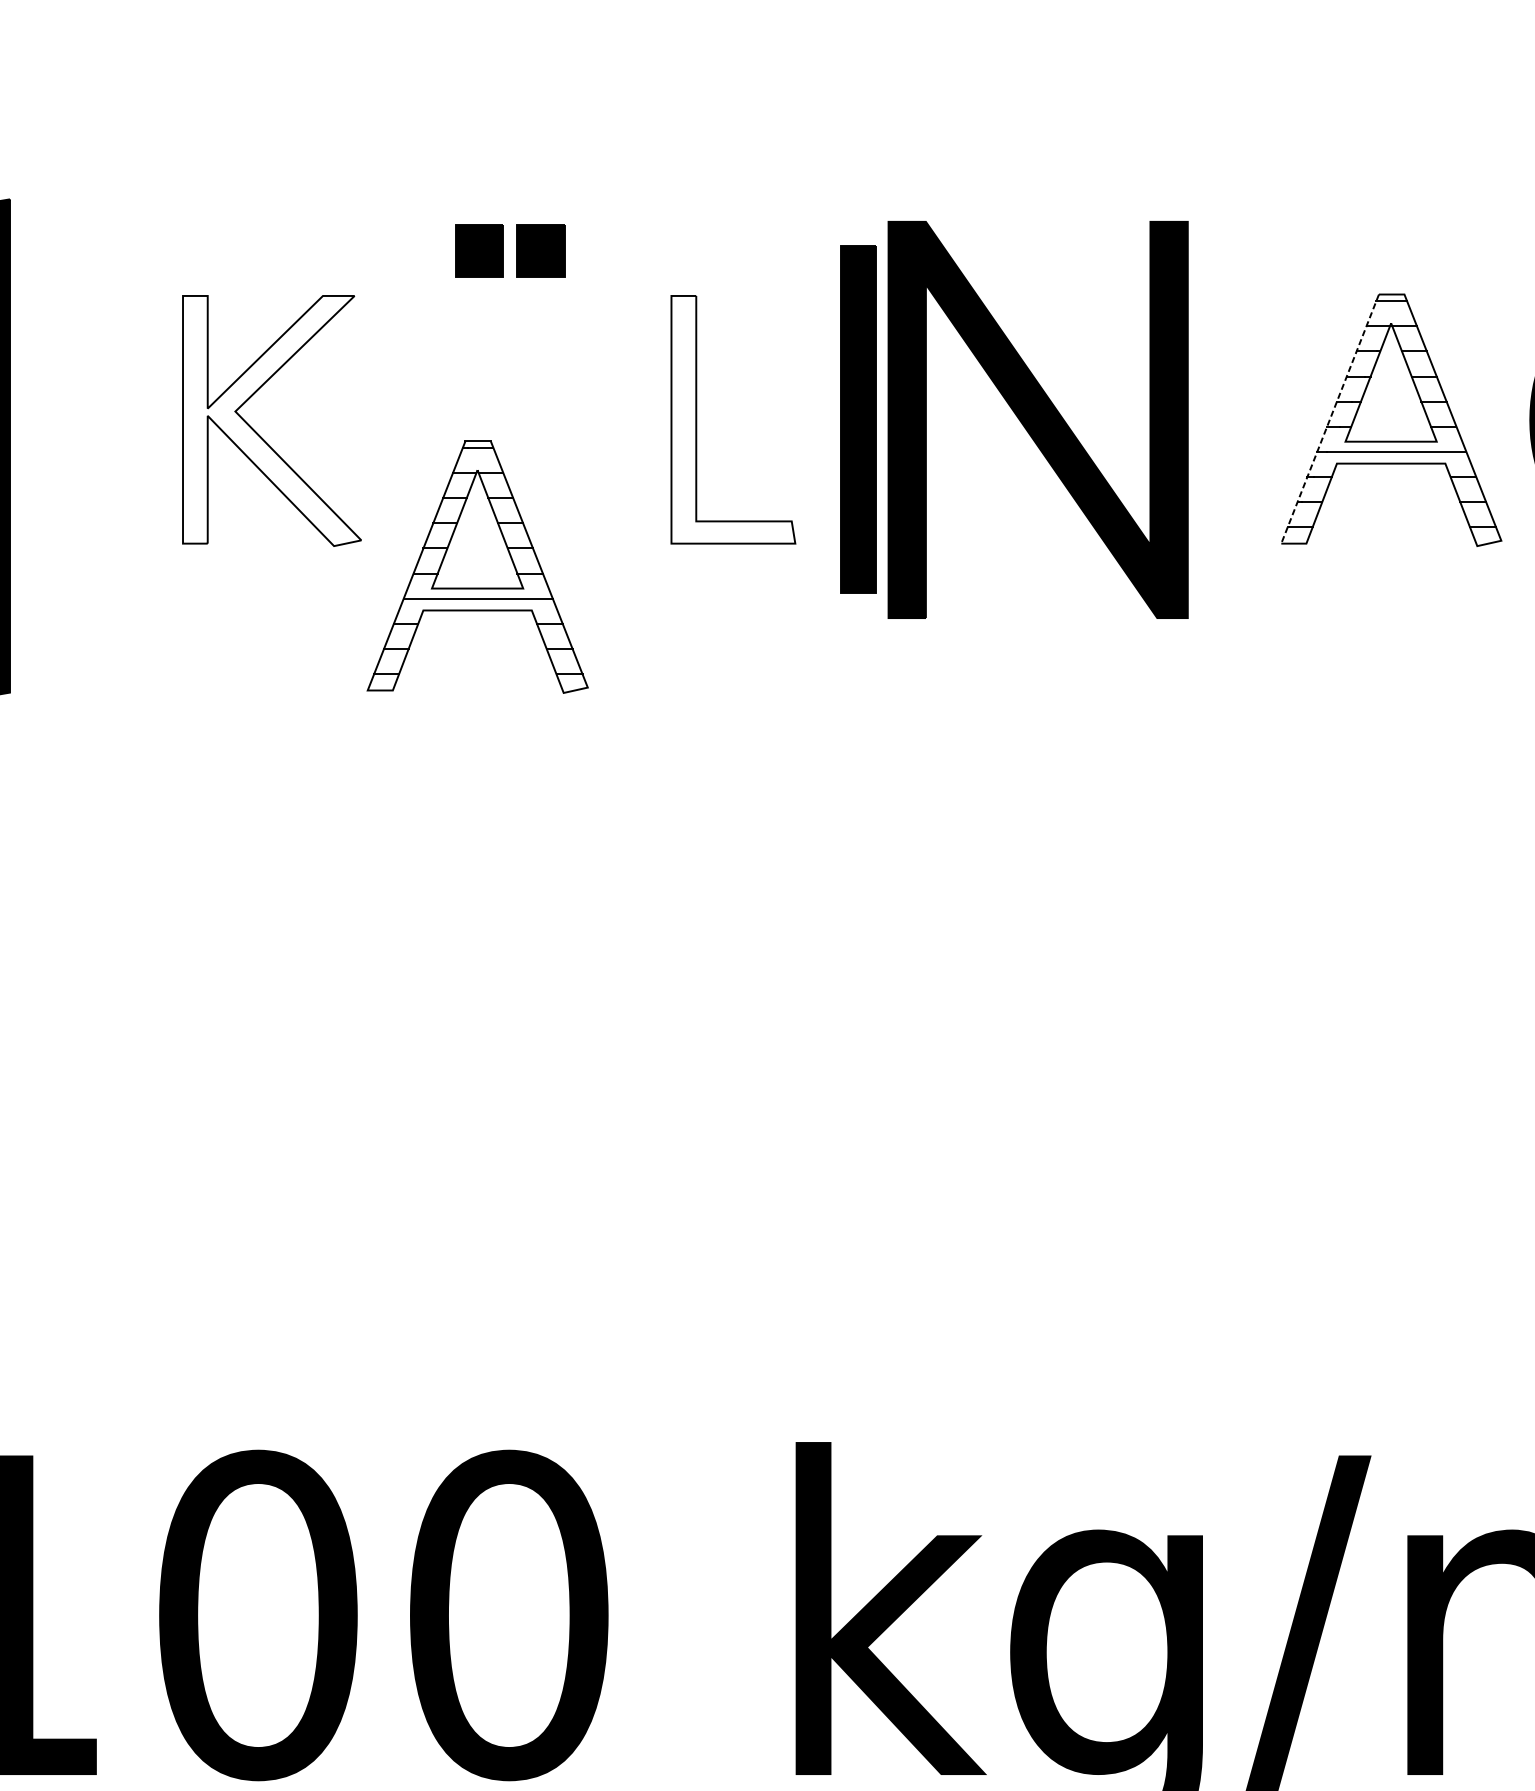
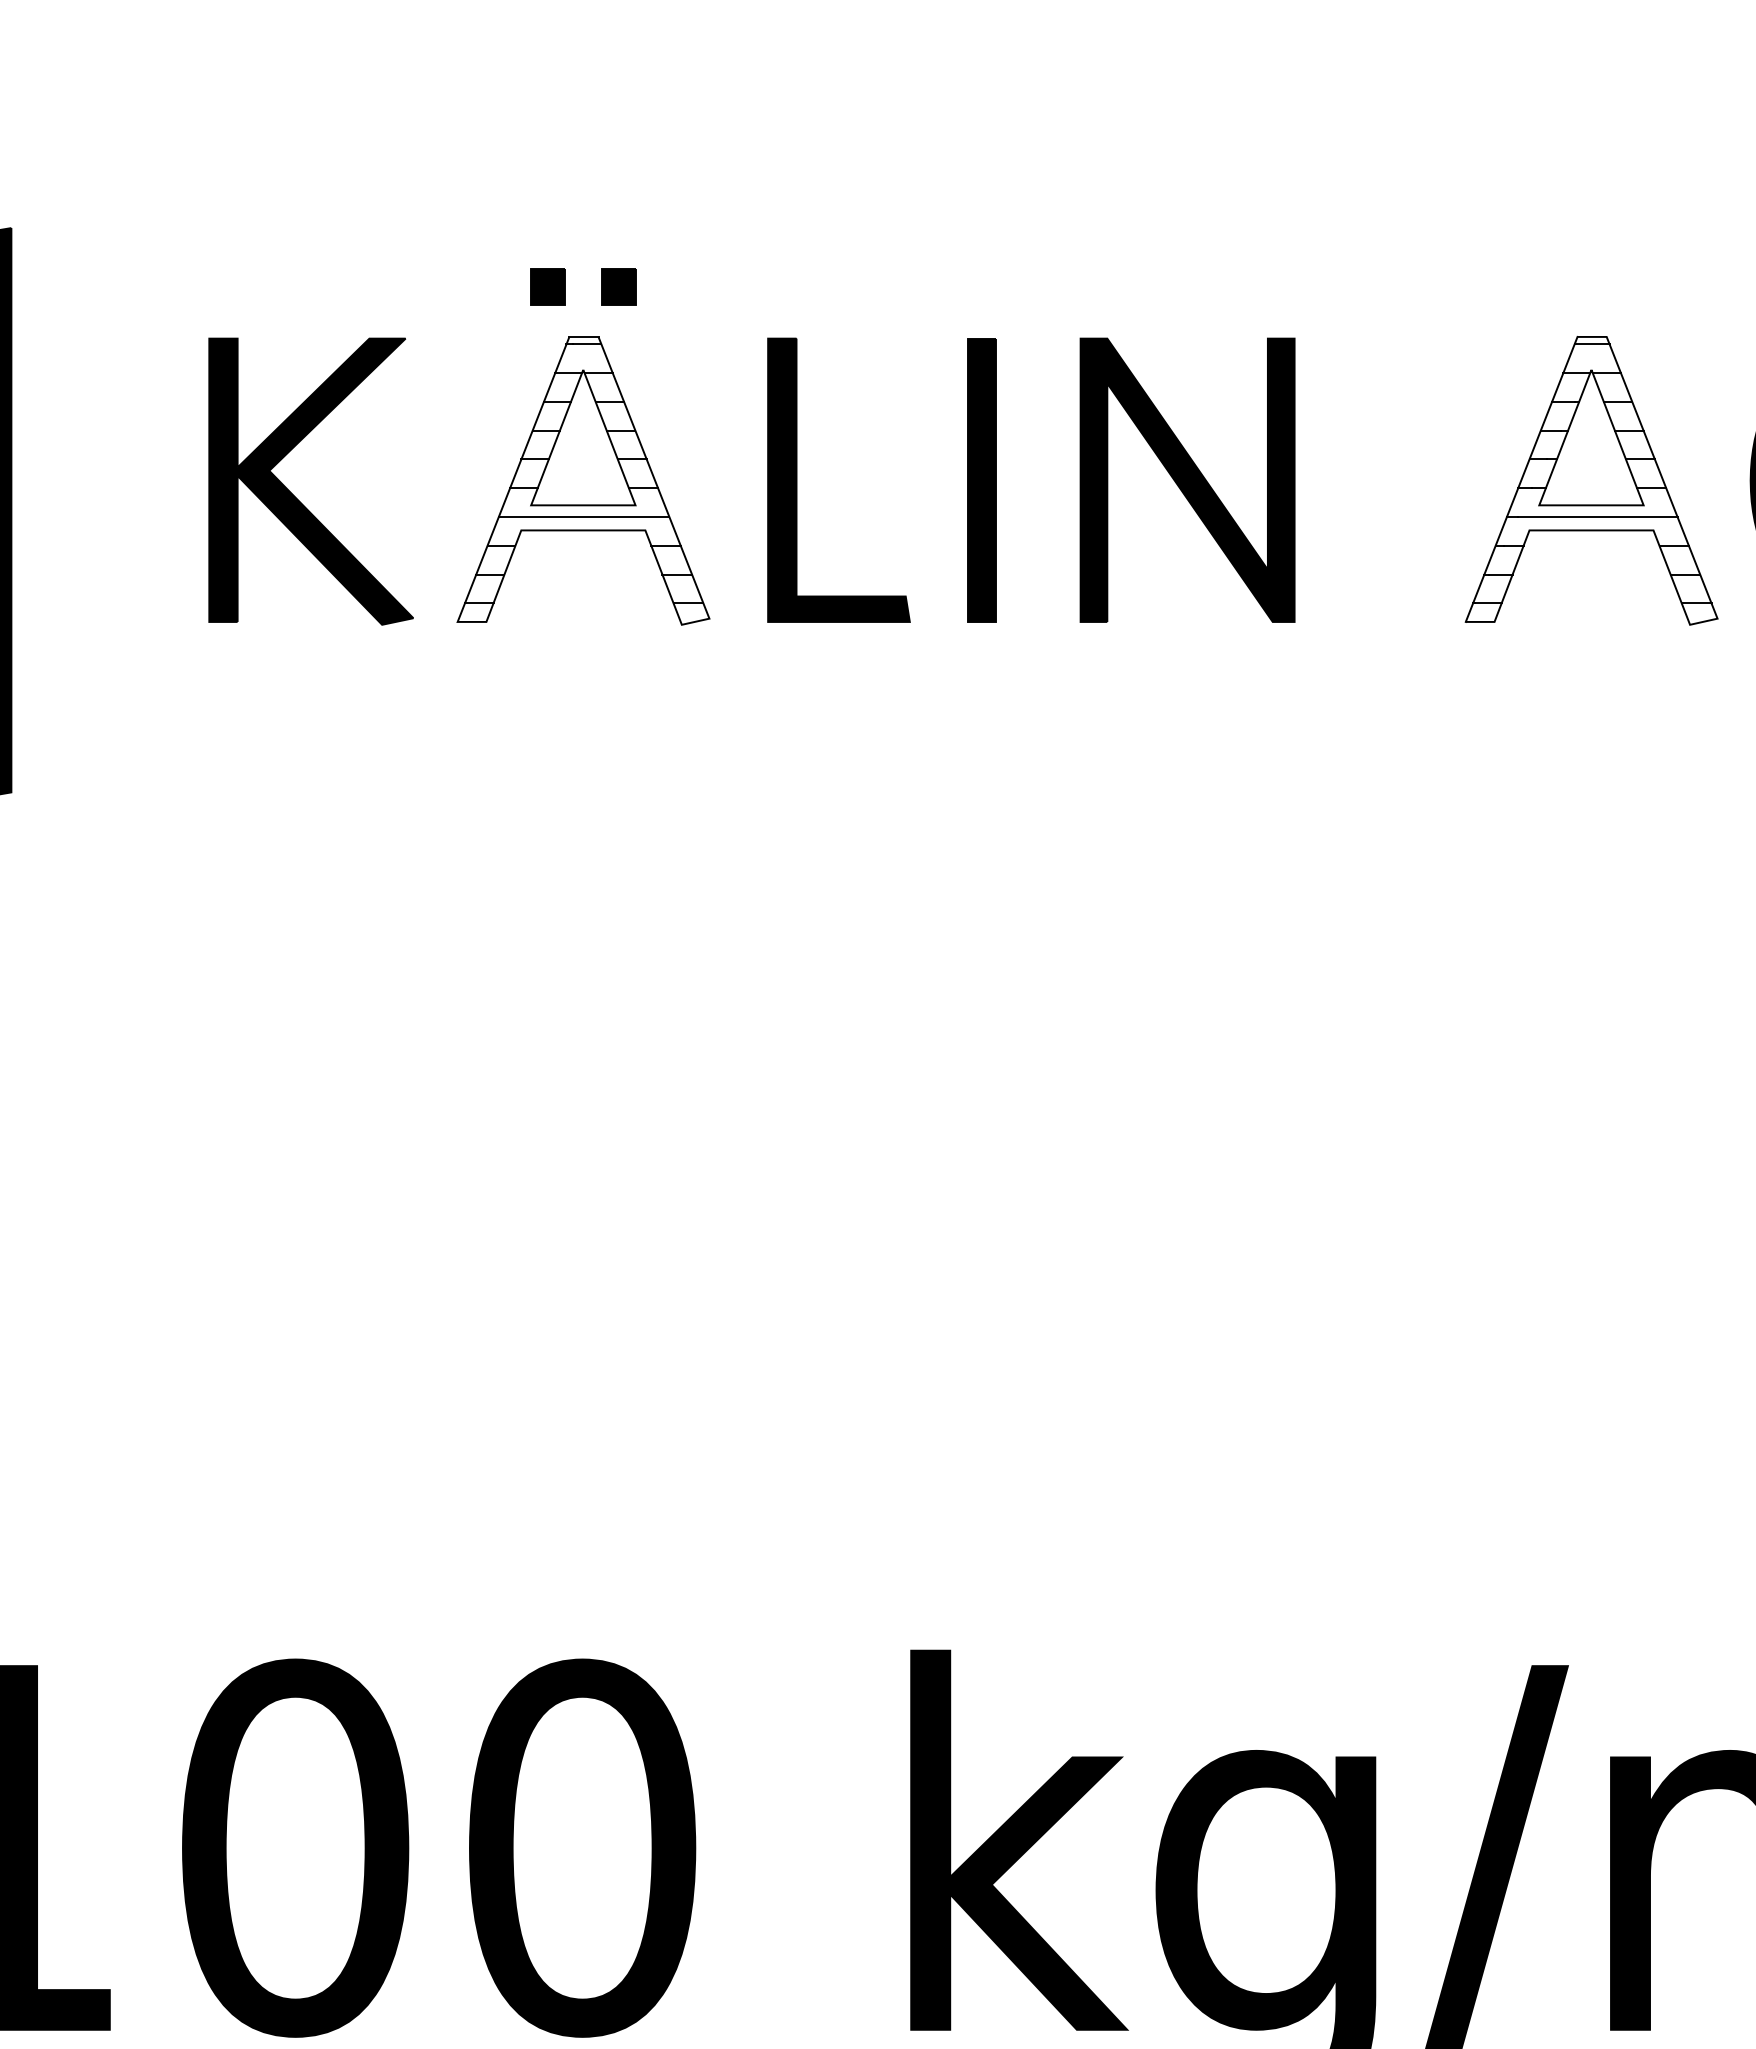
part: (478, 250) -> (547, 286), size x0.62
part: (540, 250) -> (618, 286), size x0.62
fill: (732, 419) -> (838, 479), added
part: (857, 419) -> (981, 480), size x0.71
part: (1038, 419) -> (1187, 479), size x0.62
line: (1329, 419) -> (1521, 479), dashed -> solid
fill: (272, 420) -> (311, 481), added
part: (477, 566) -> (583, 480), moved

